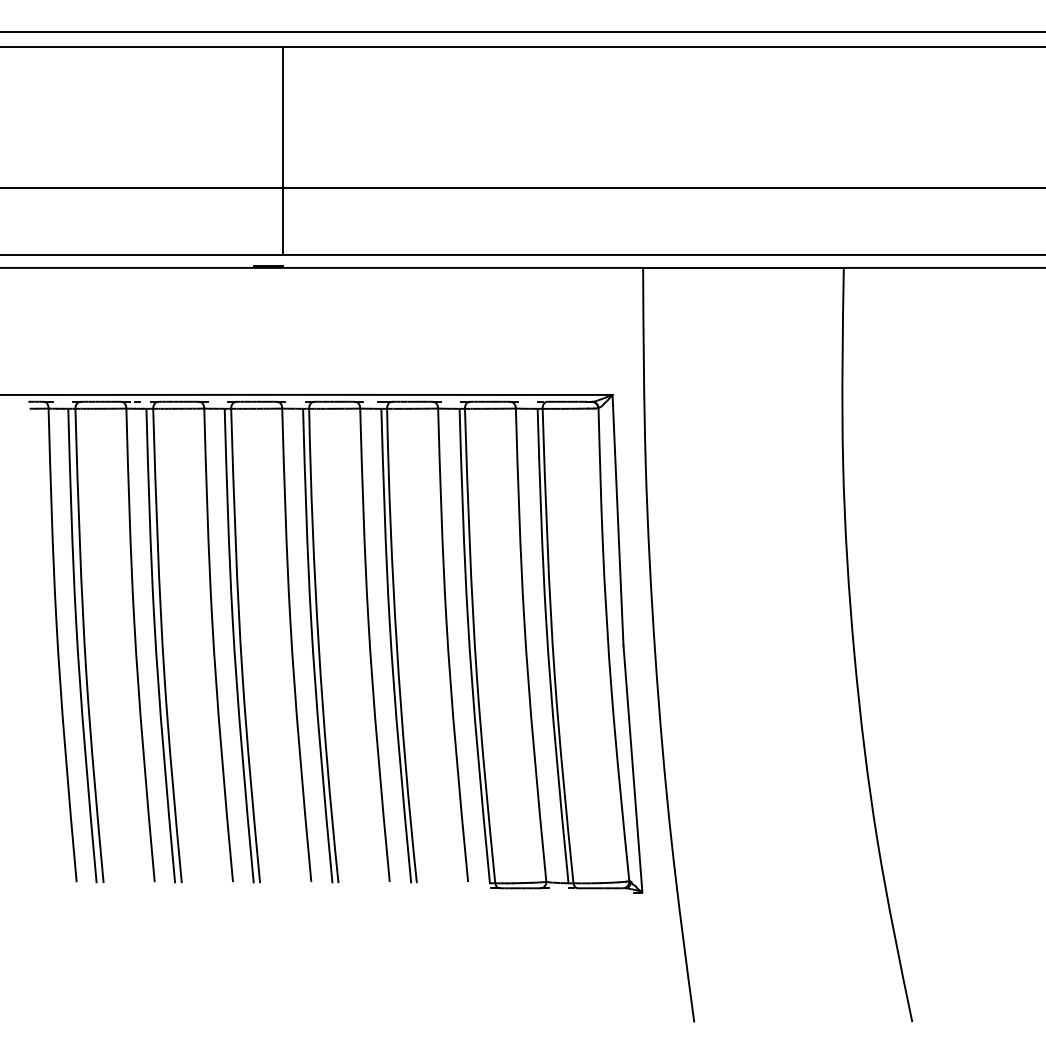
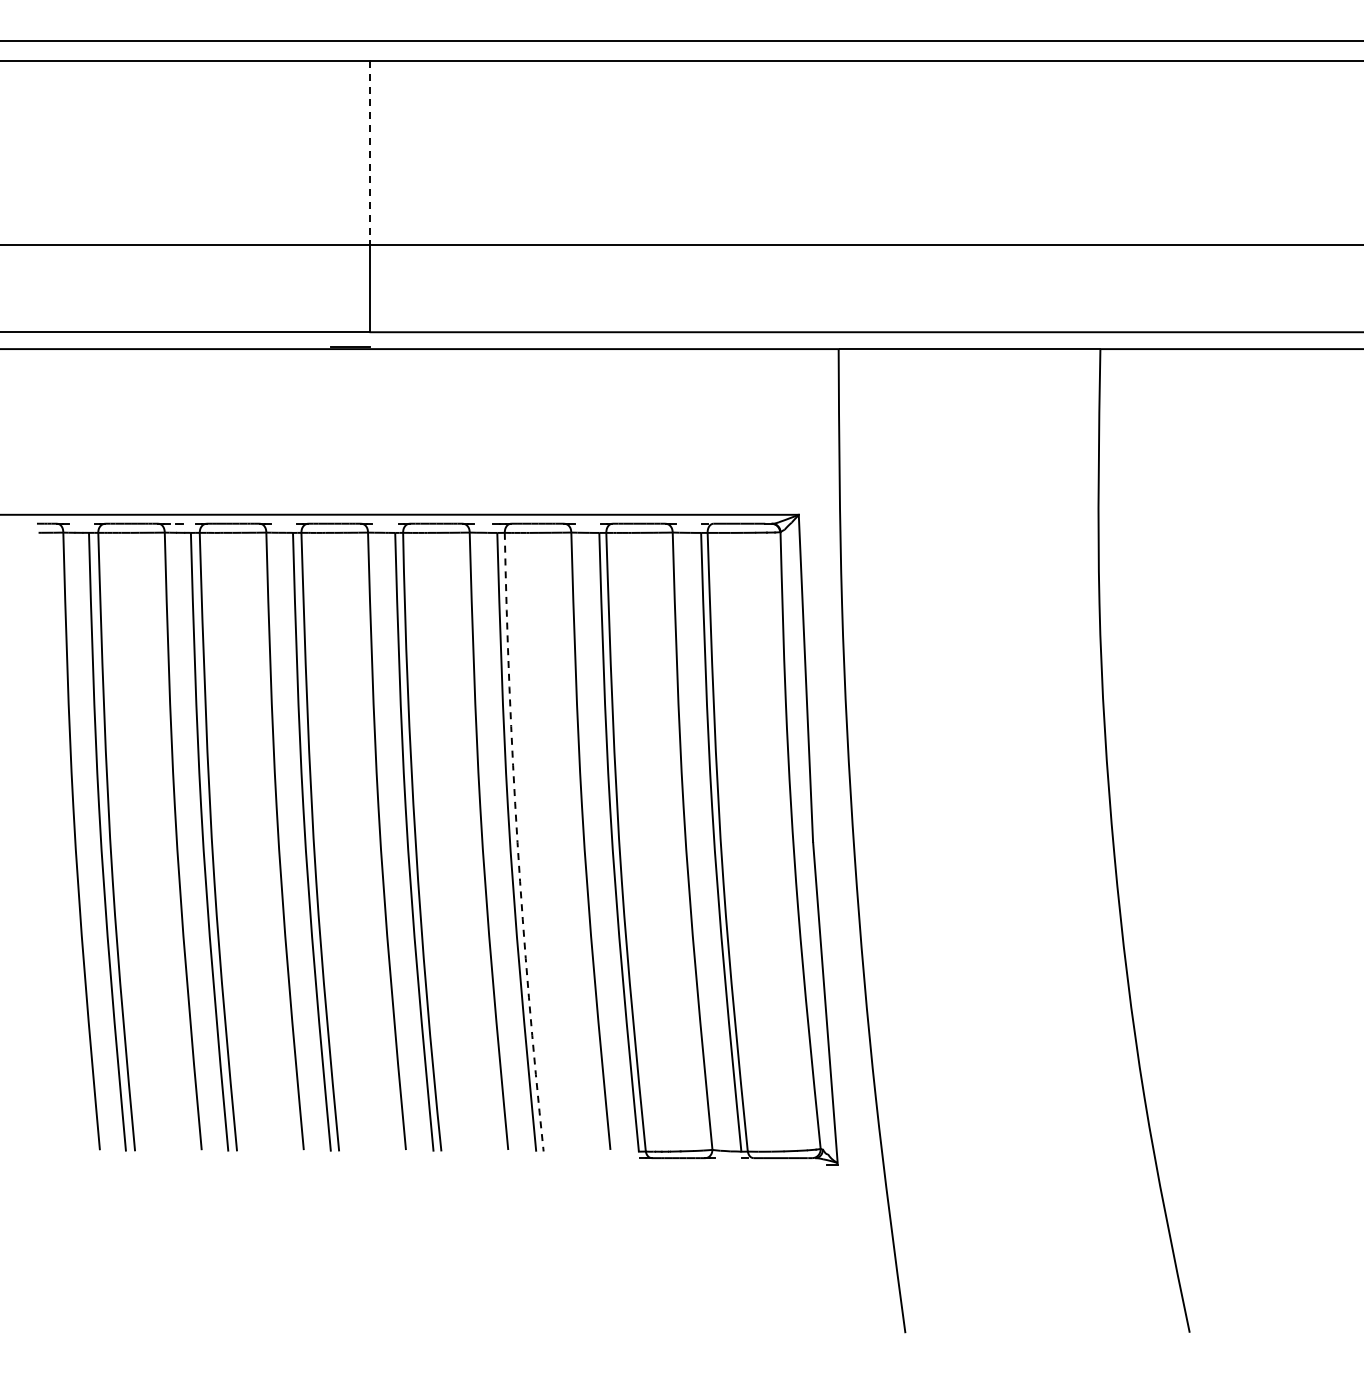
line: (283, 117) -> (369, 152), solid -> dashed
arc: (396, 646) -> (517, 842), solid -> dashed

